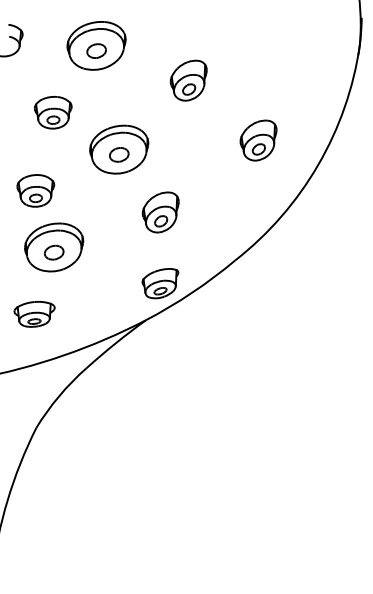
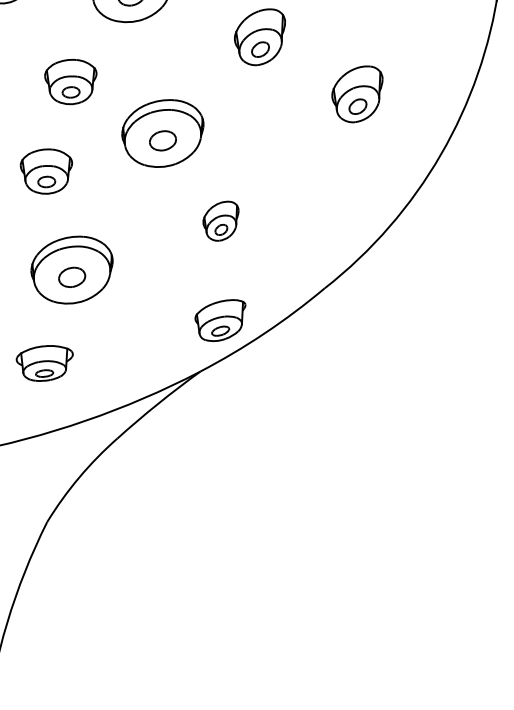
part: (258, 140) -> (357, 94), moved
part: (35, 190) -> (46, 171), moved
part: (160, 212) -> (220, 221), size x0.7

